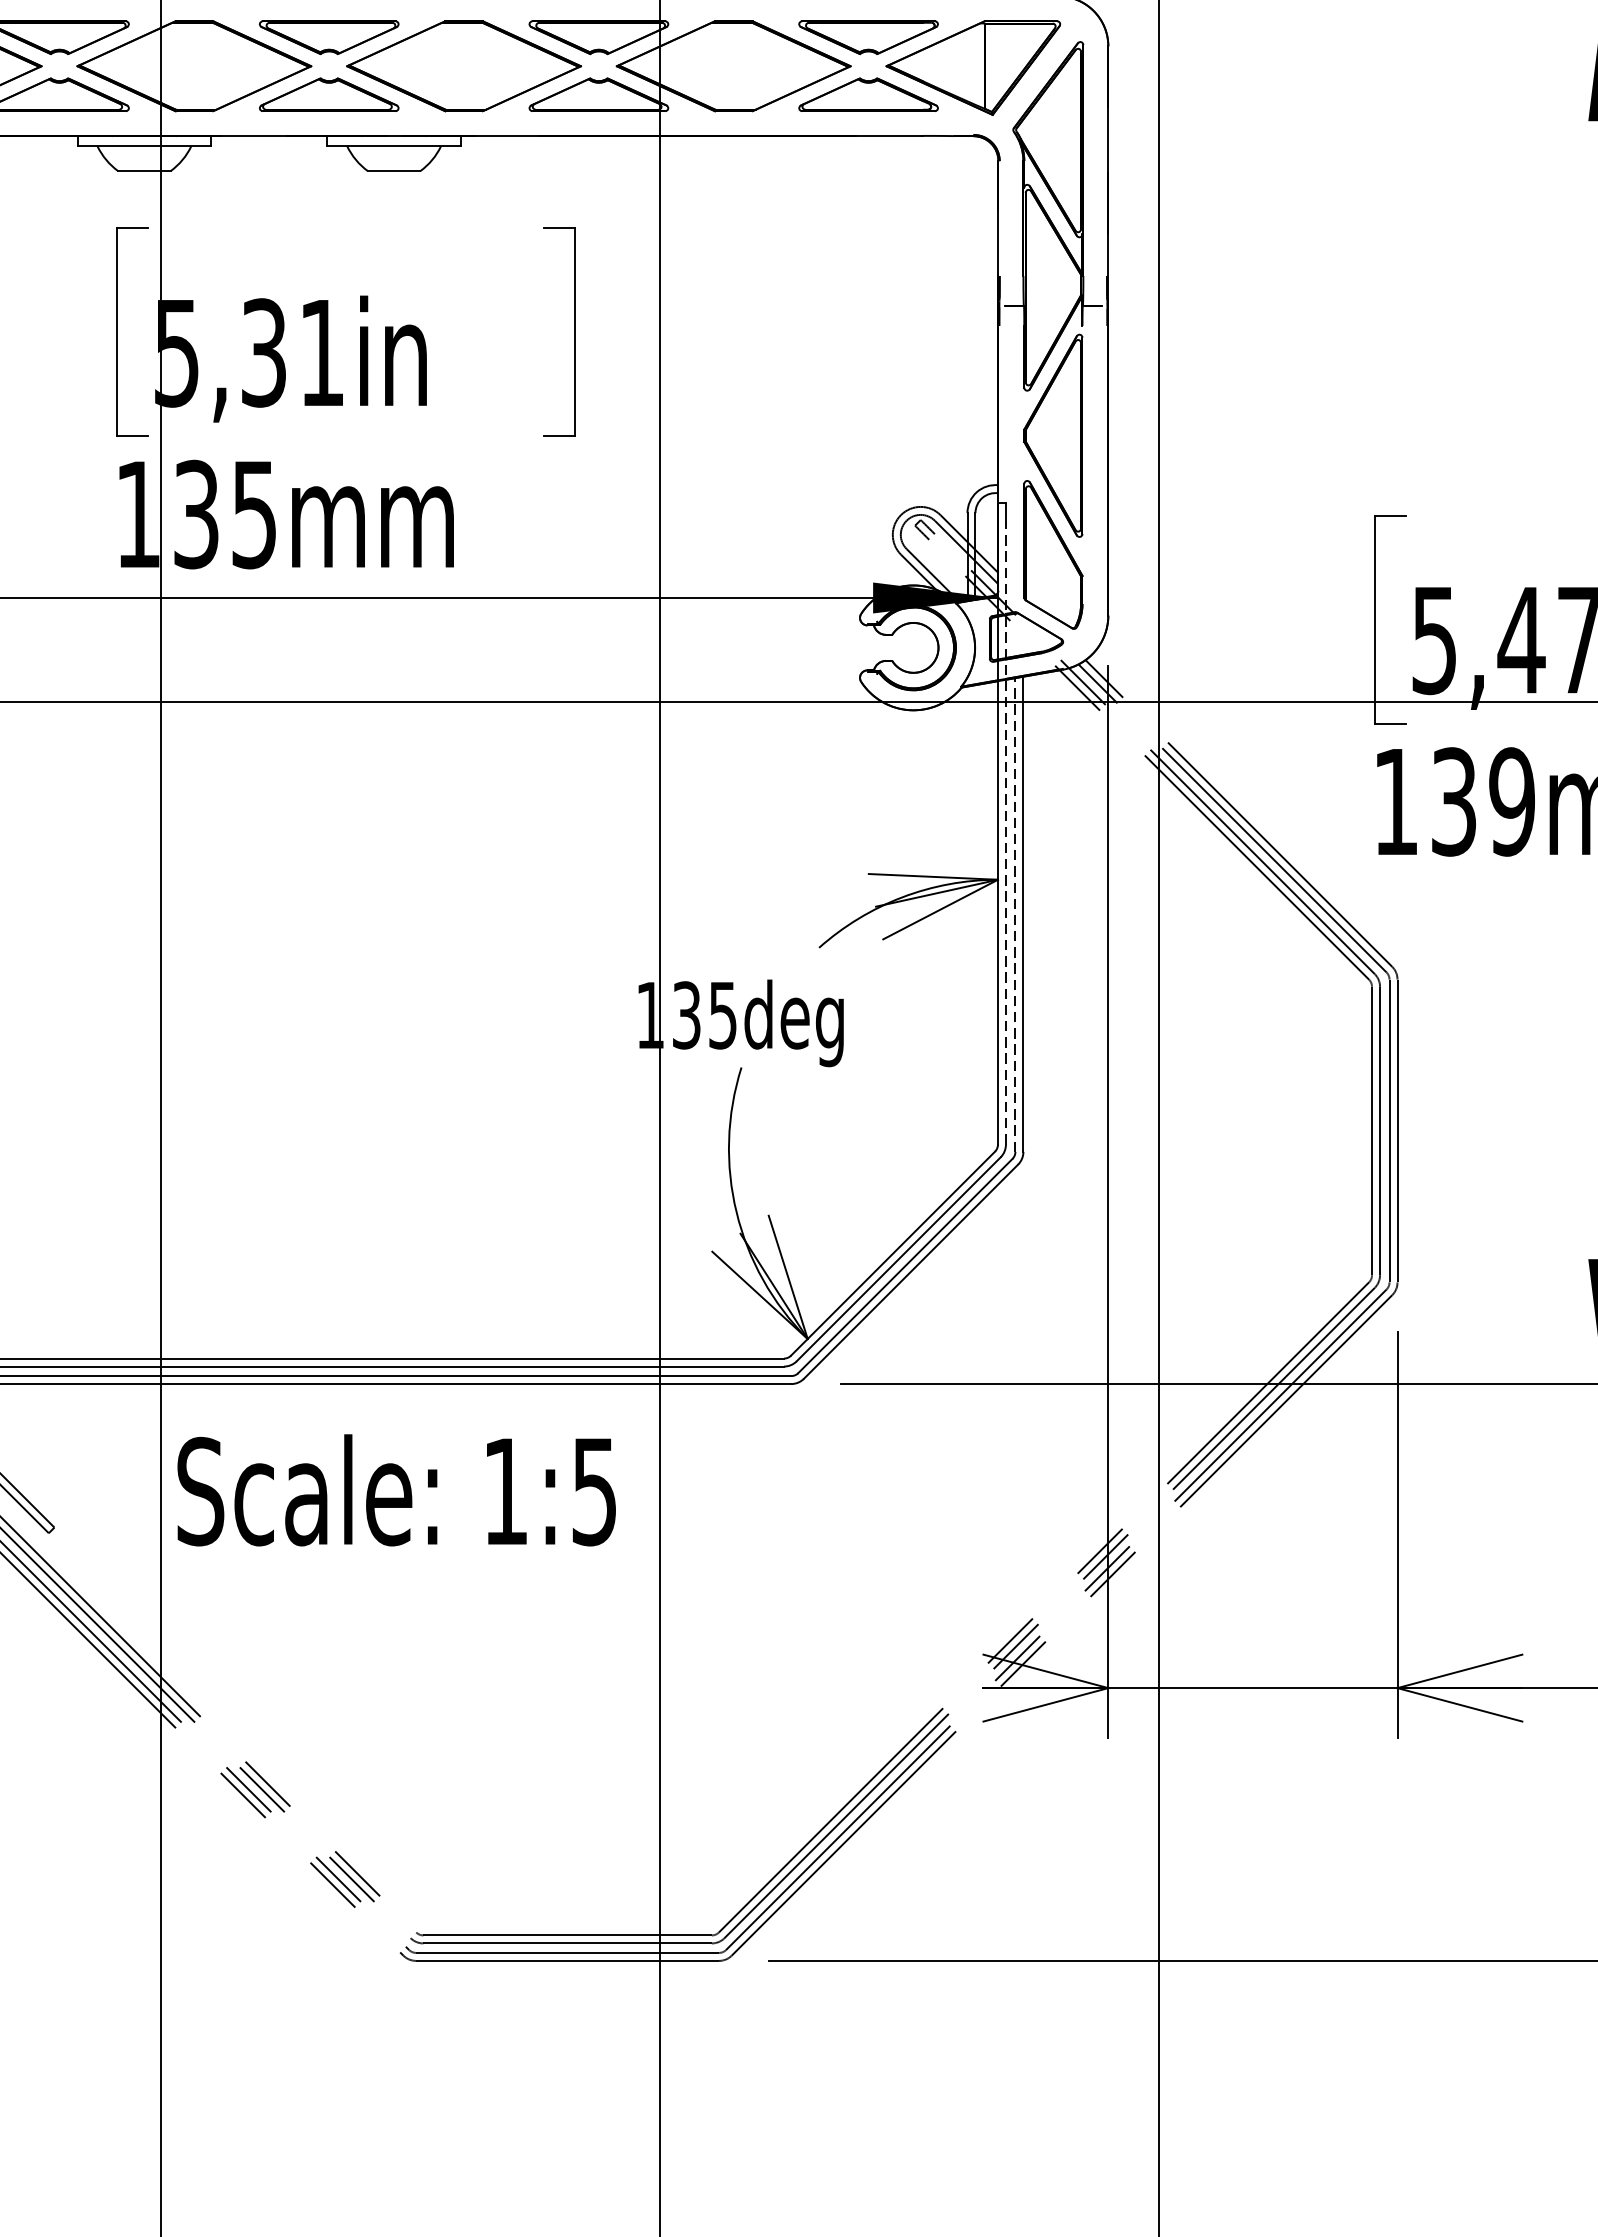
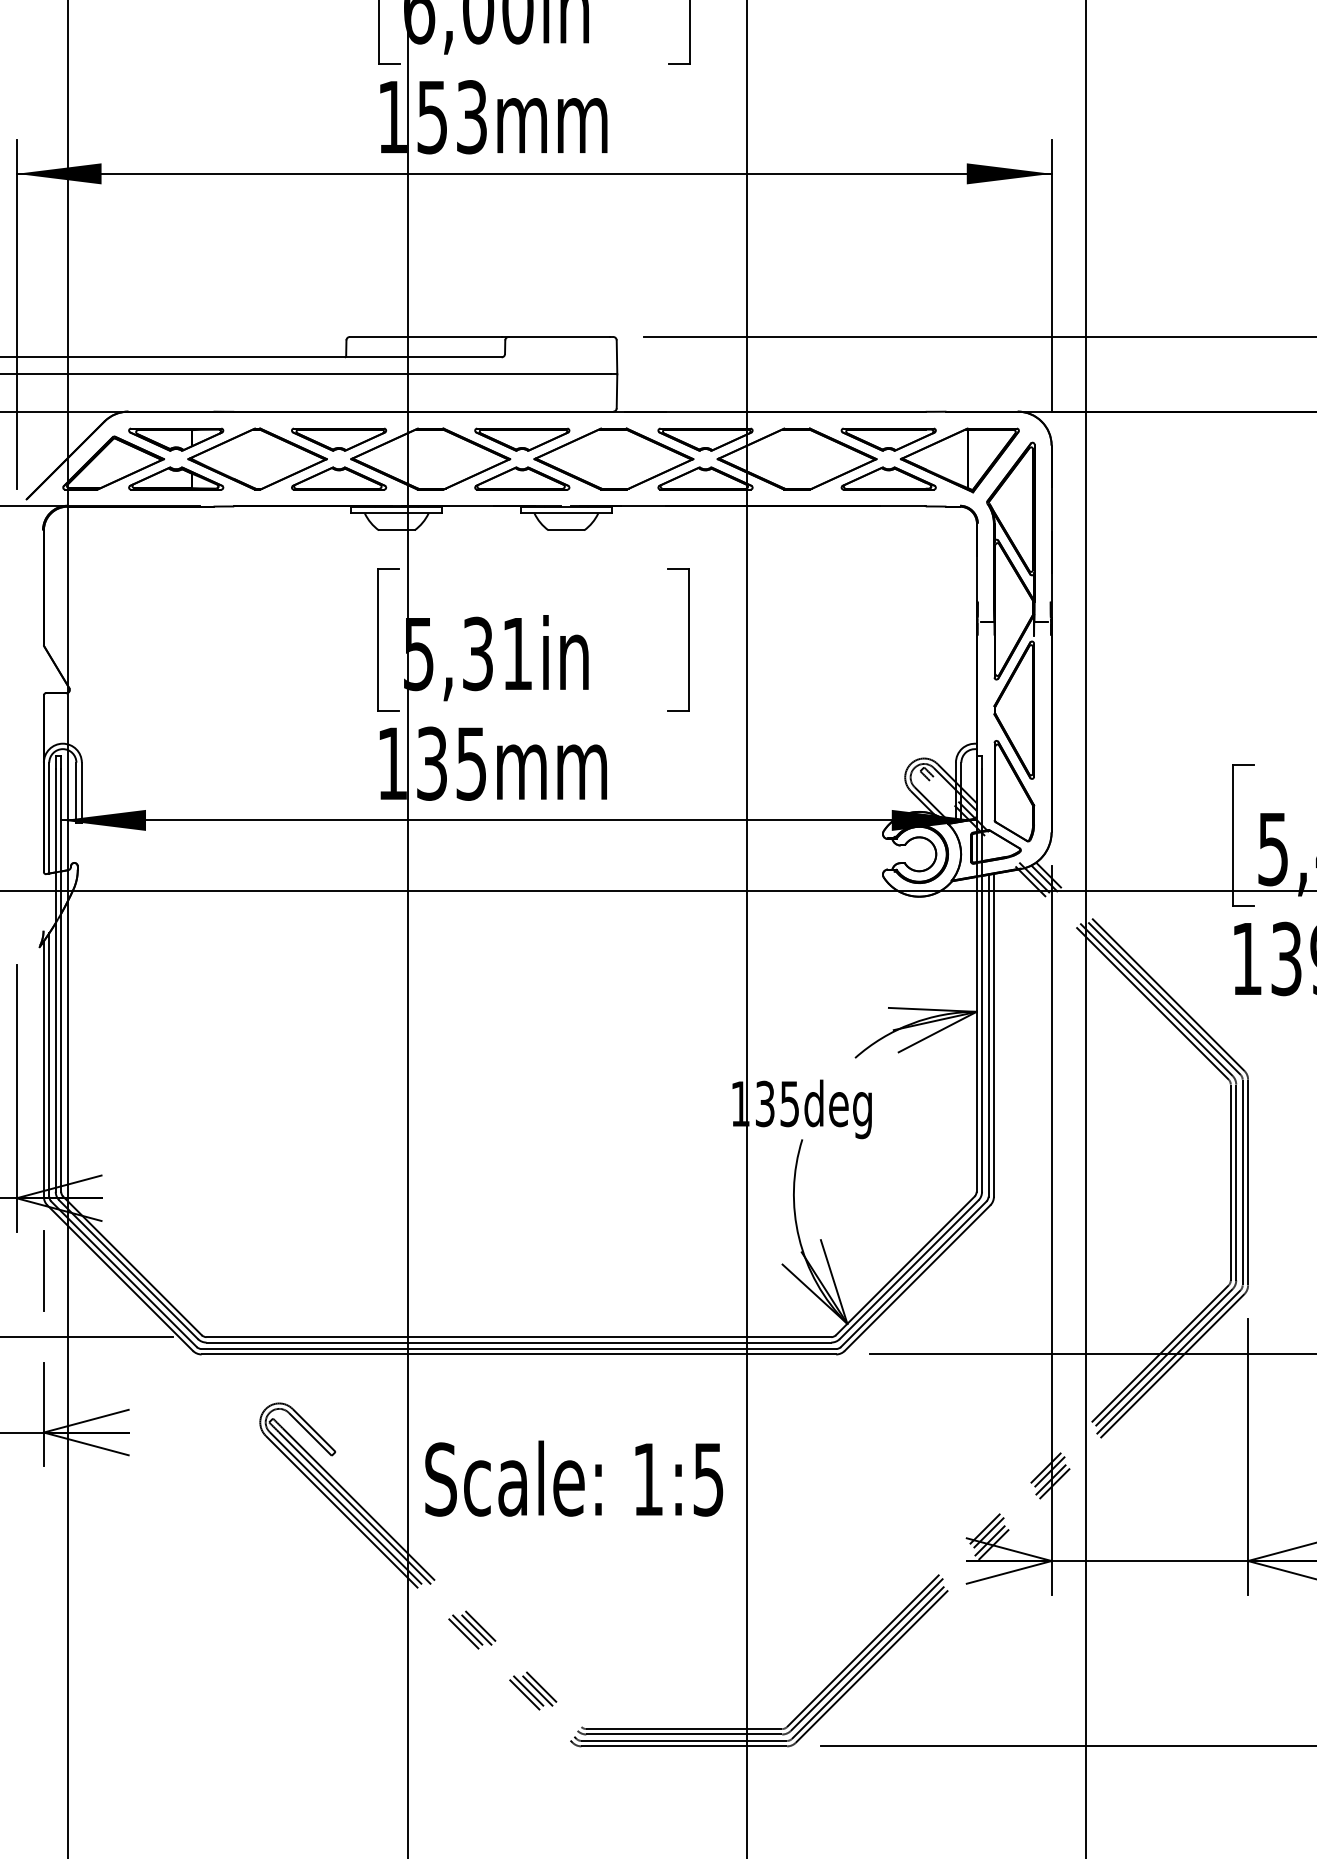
line: (1006, 832) -> (982, 979), dashed -> solid
line: (1015, 914) -> (988, 1035), dashed -> solid
text: (397, 1490) -> (574, 1478), moved

